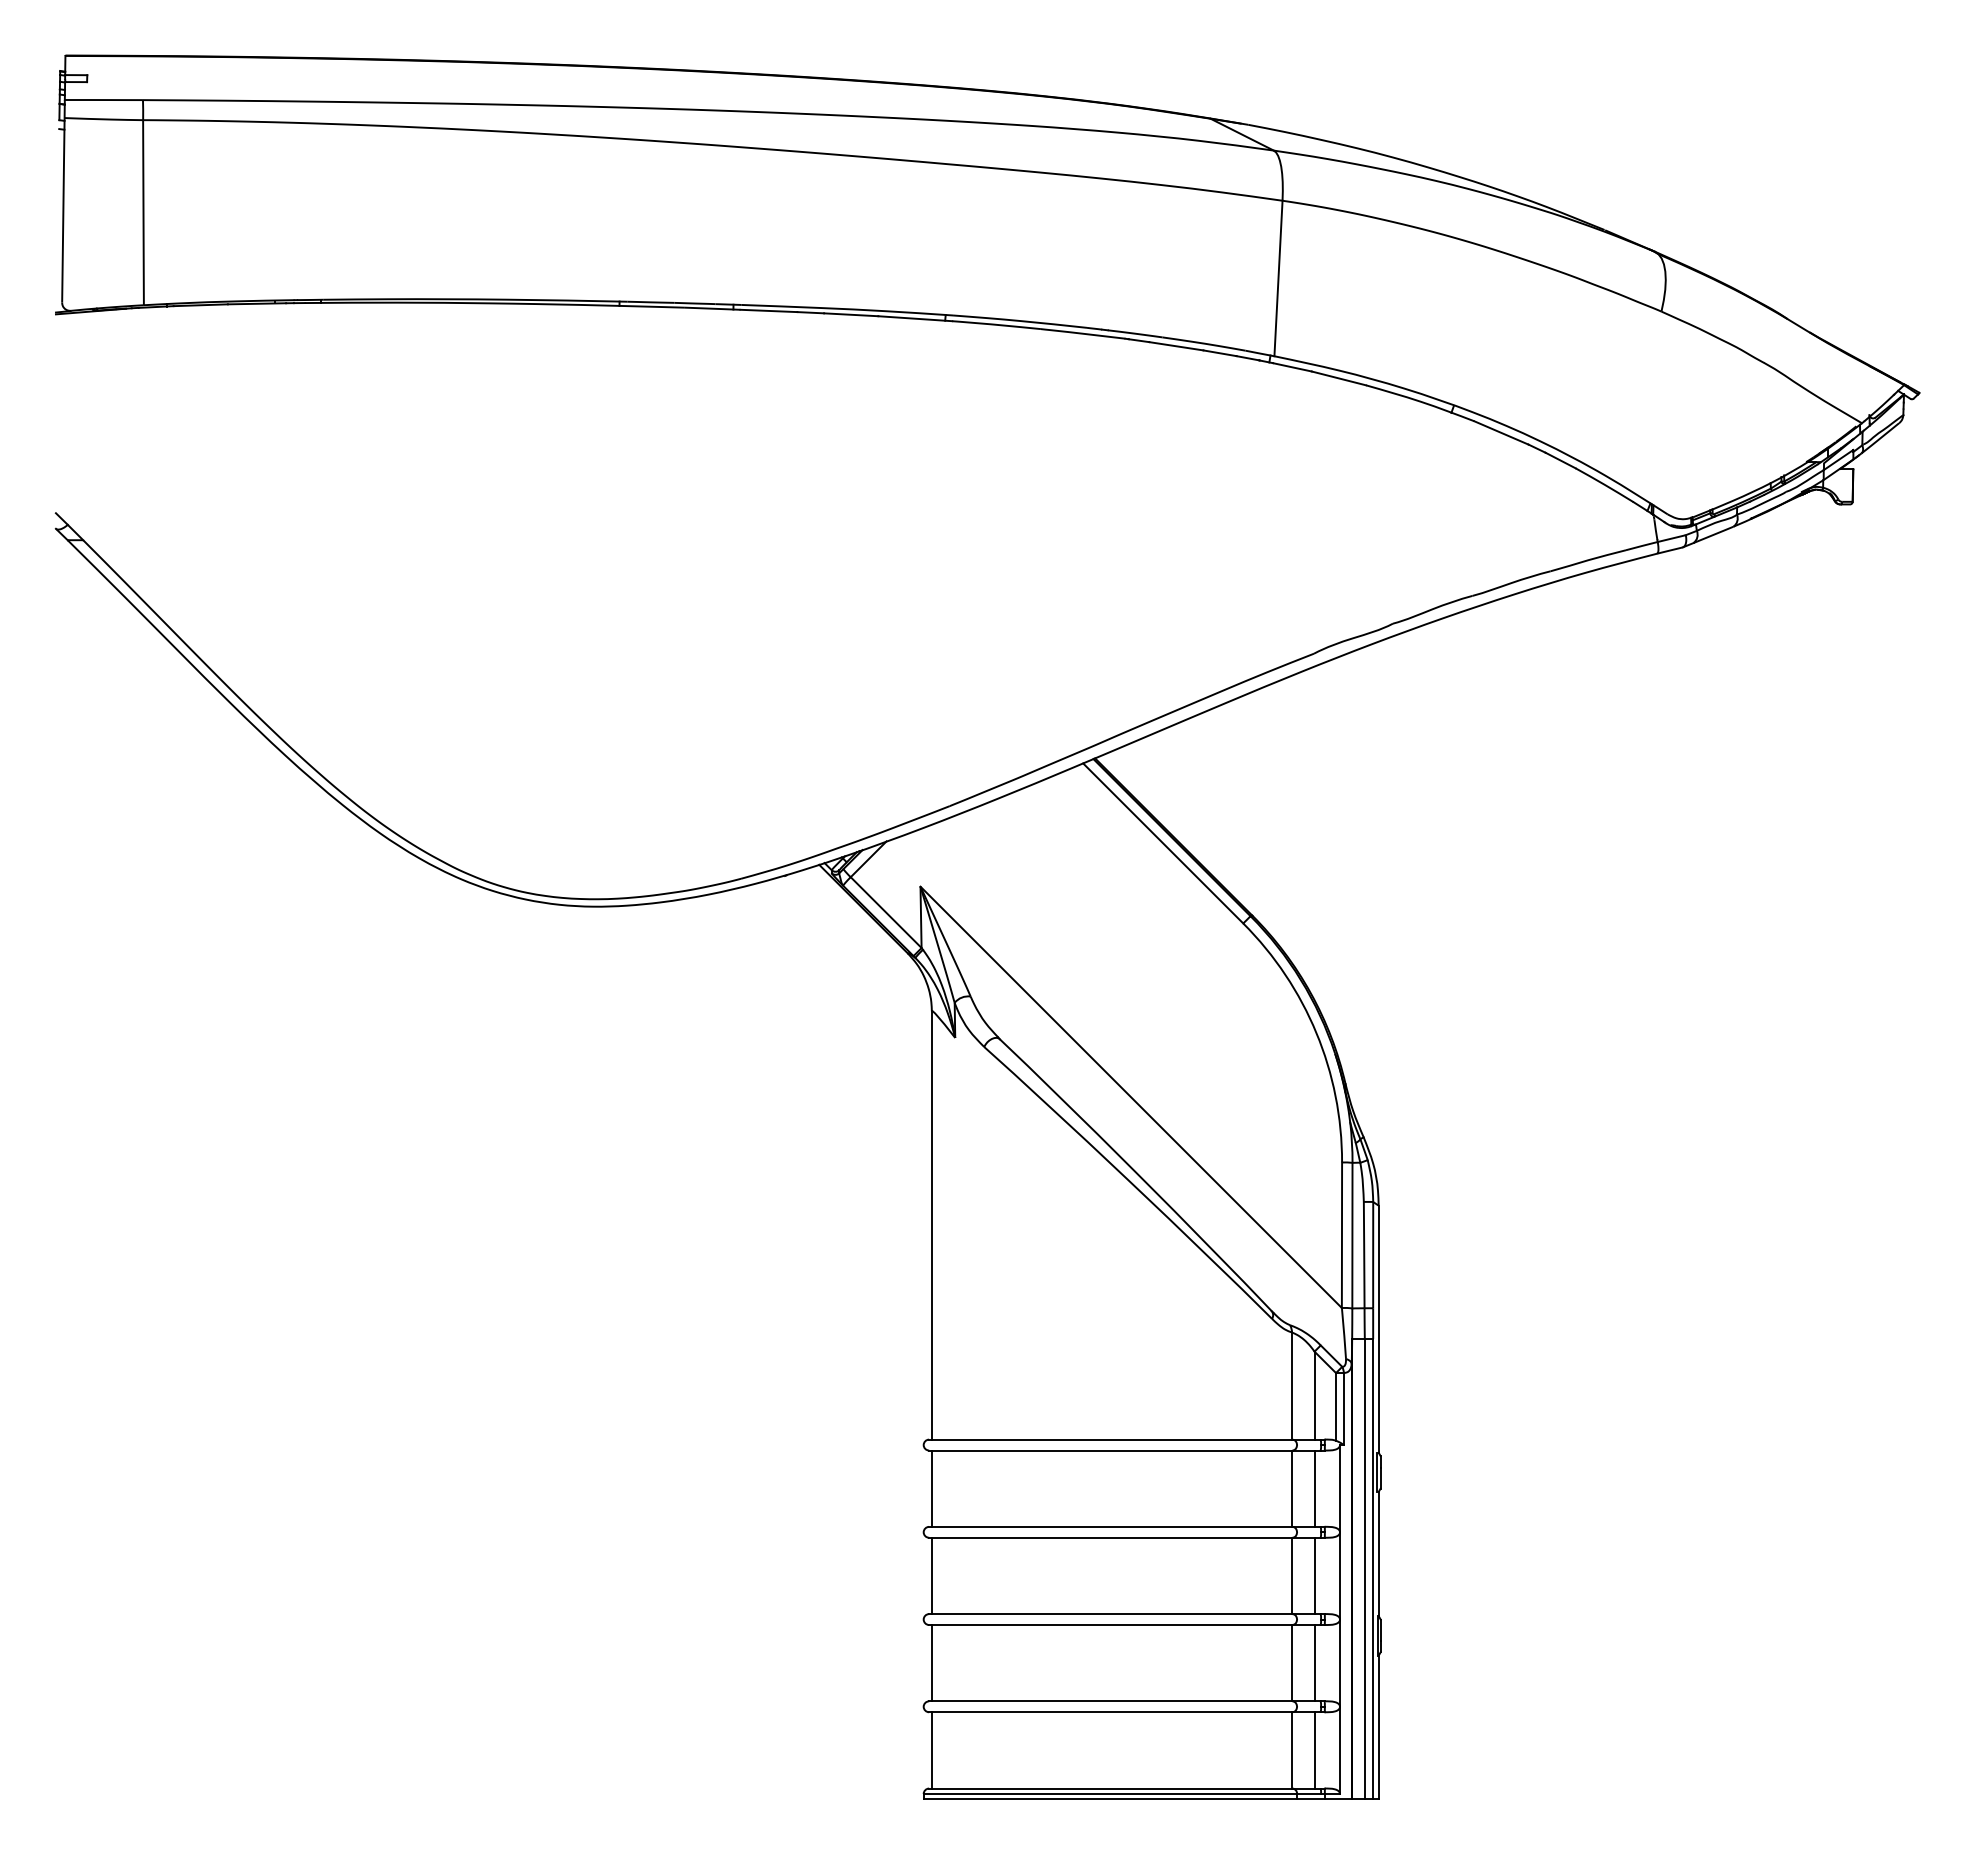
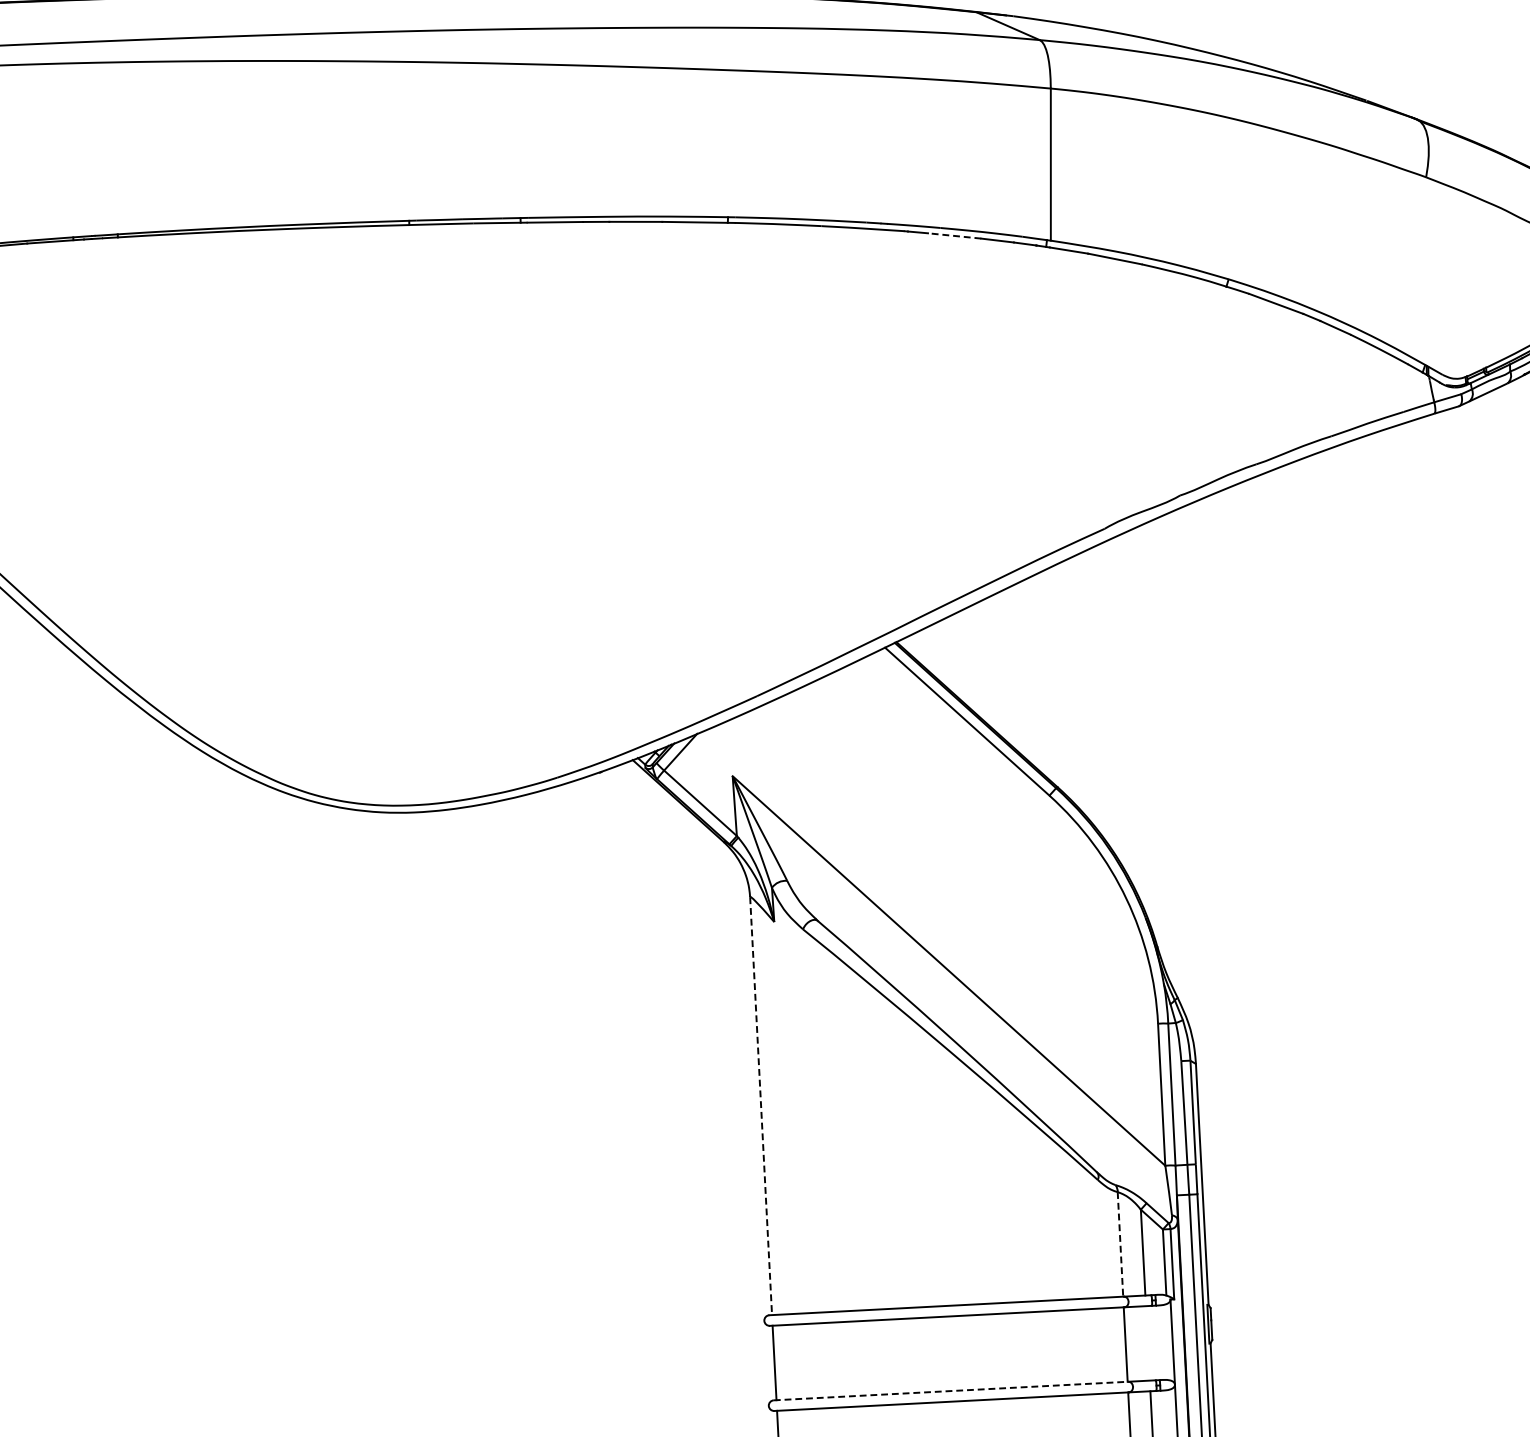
line: (1175, 346) -> (953, 236), solid -> dashed
line: (931, 1226) -> (760, 1107), solid -> dashed
line: (1291, 1386) -> (1120, 1244), solid -> dashed
line: (1314, 1488) -> (1147, 1343), removed
line: (1110, 1526) -> (950, 1390), solid -> dashed

